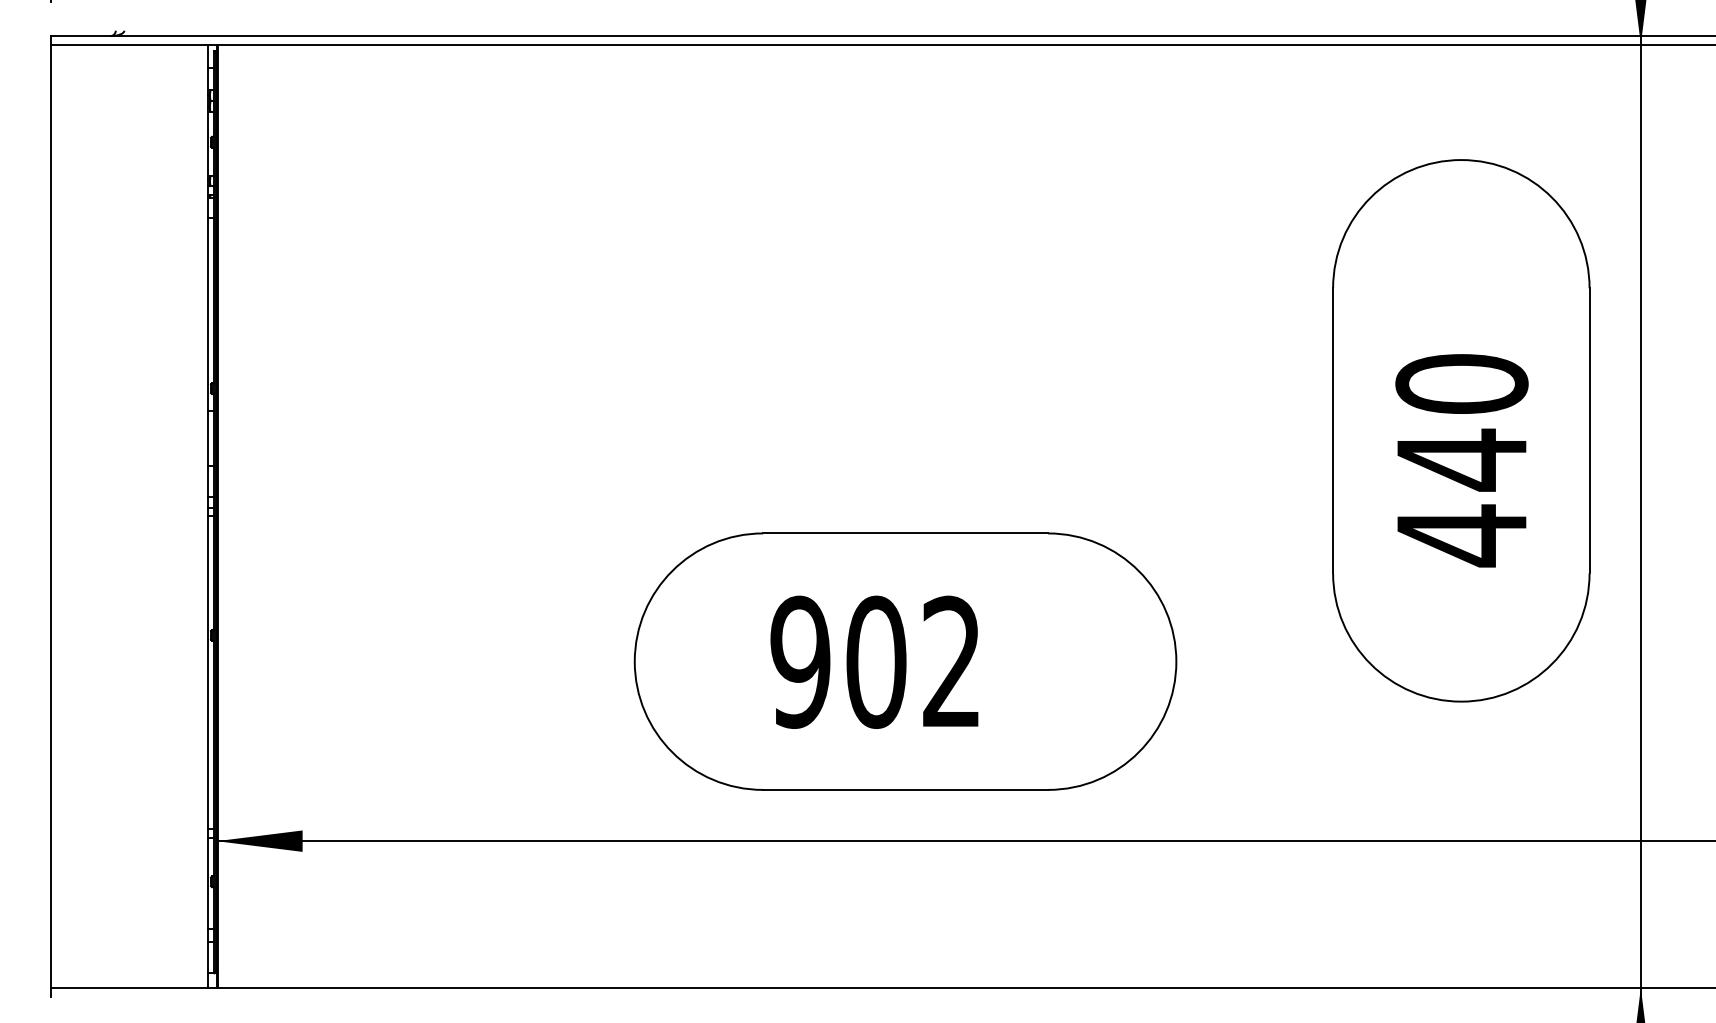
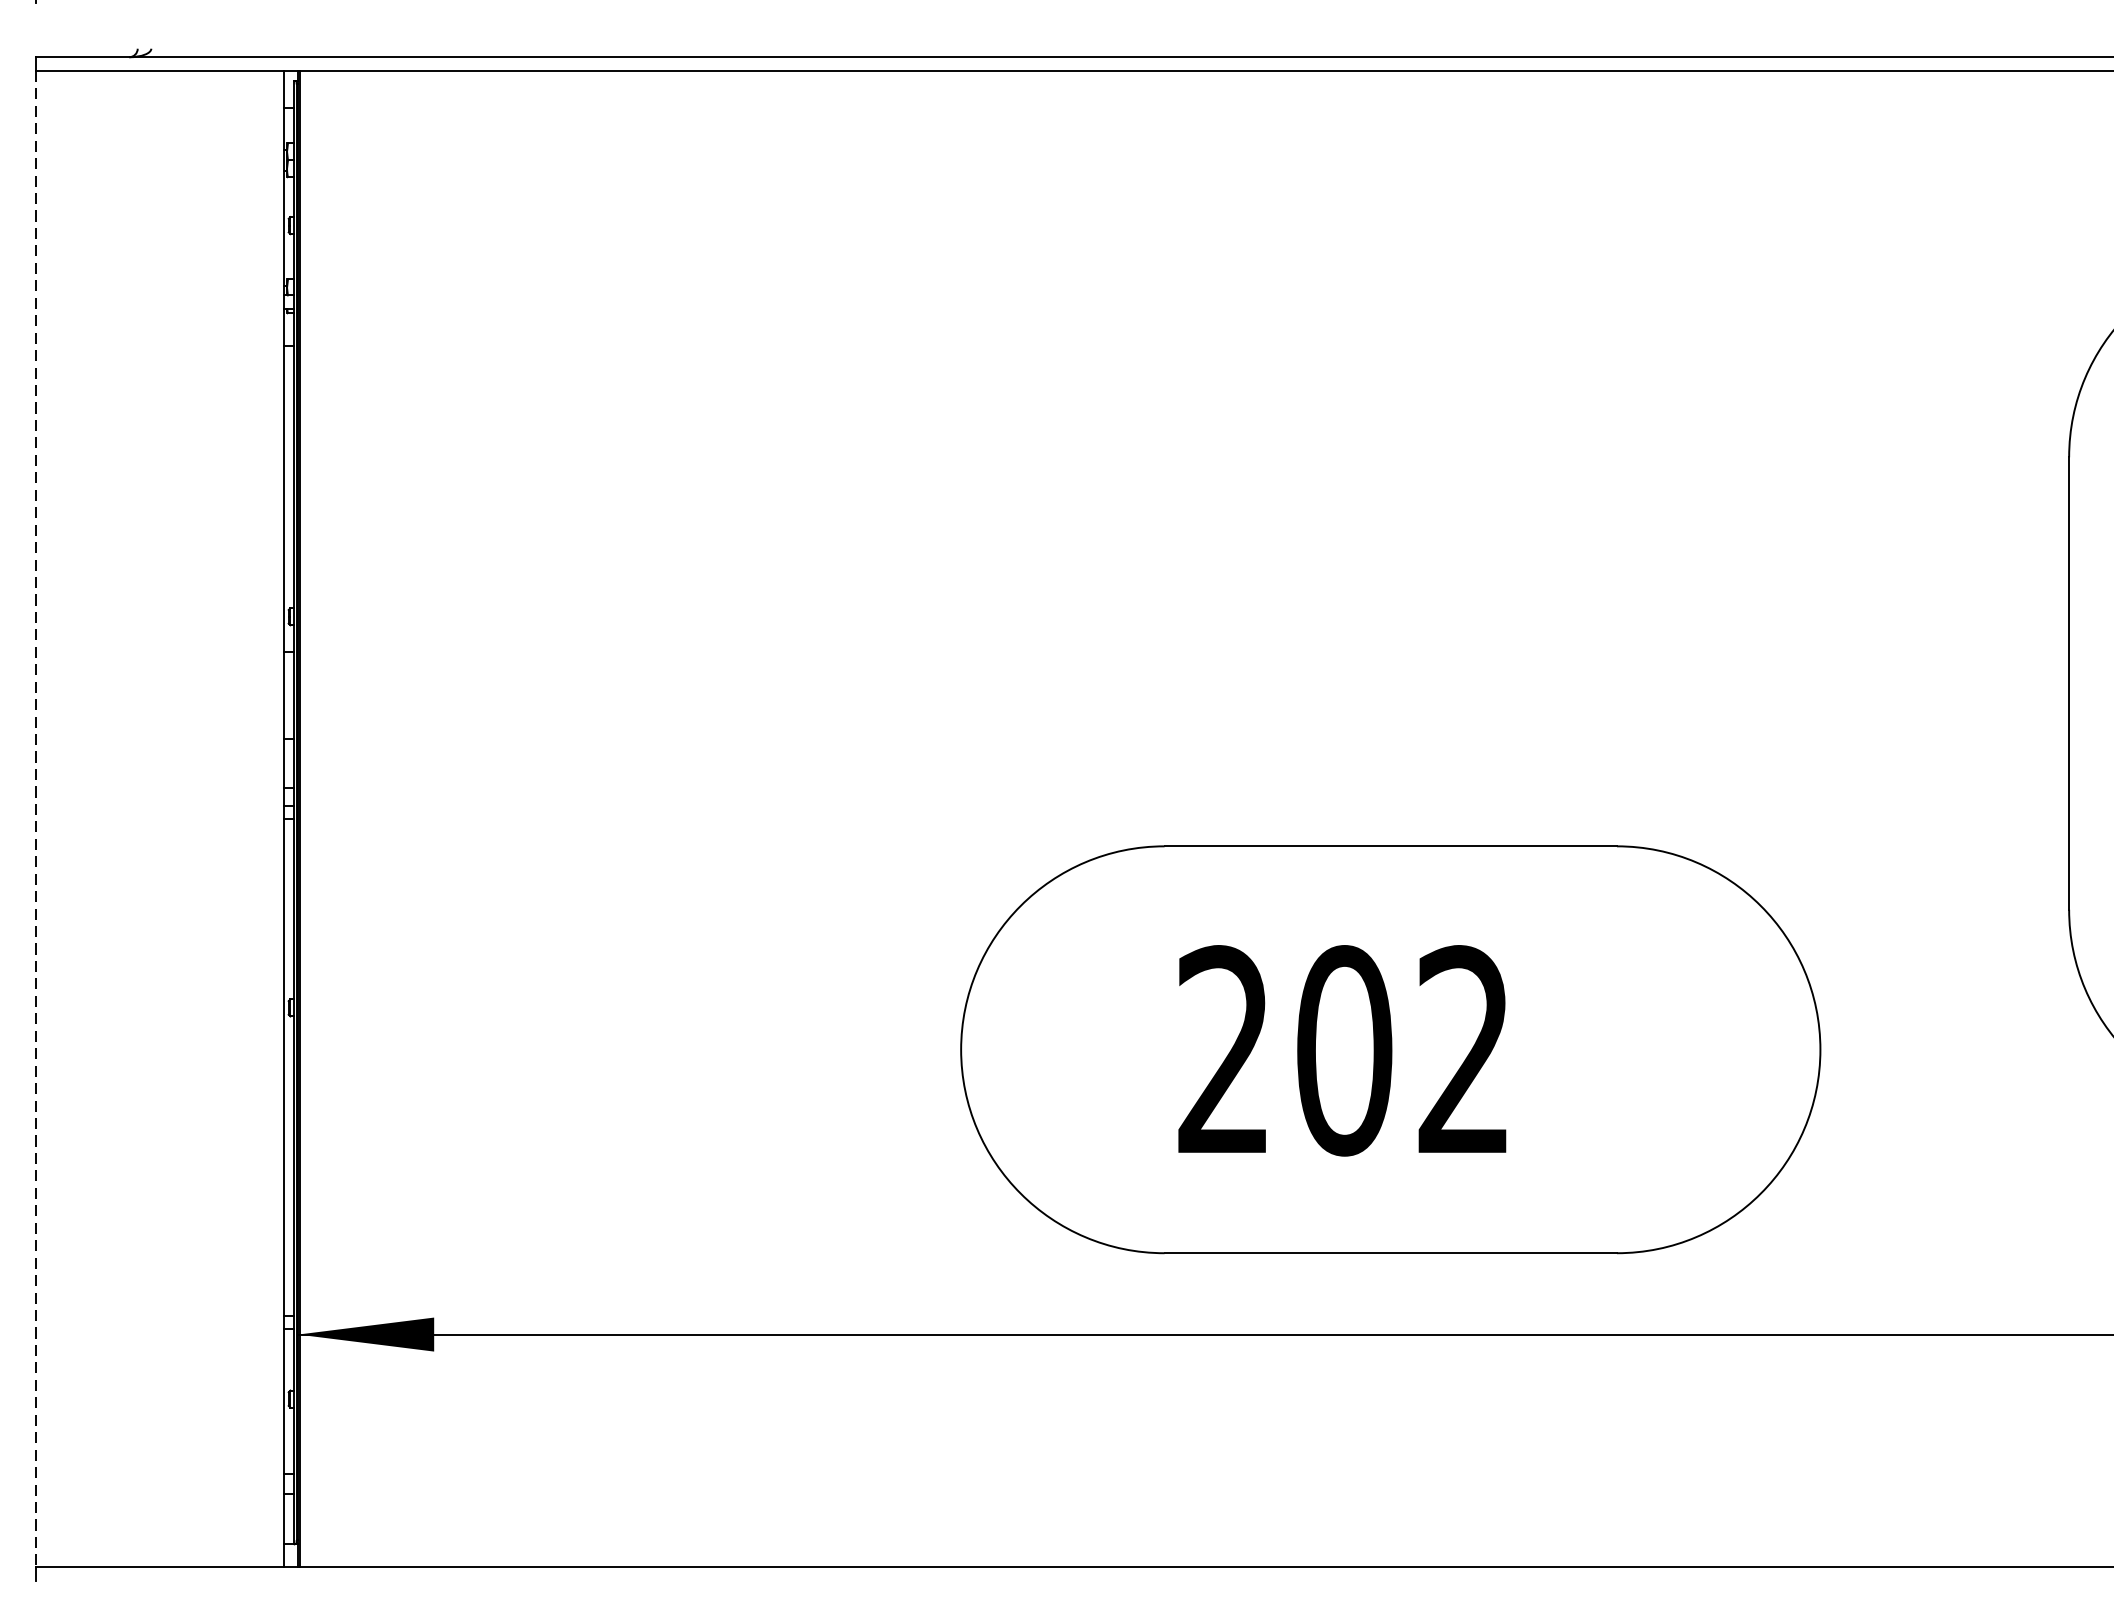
line: (51, 516) -> (35, 819), solid -> dashed
text: (800, 661) -> (1224, 1049), 902 -> 202

